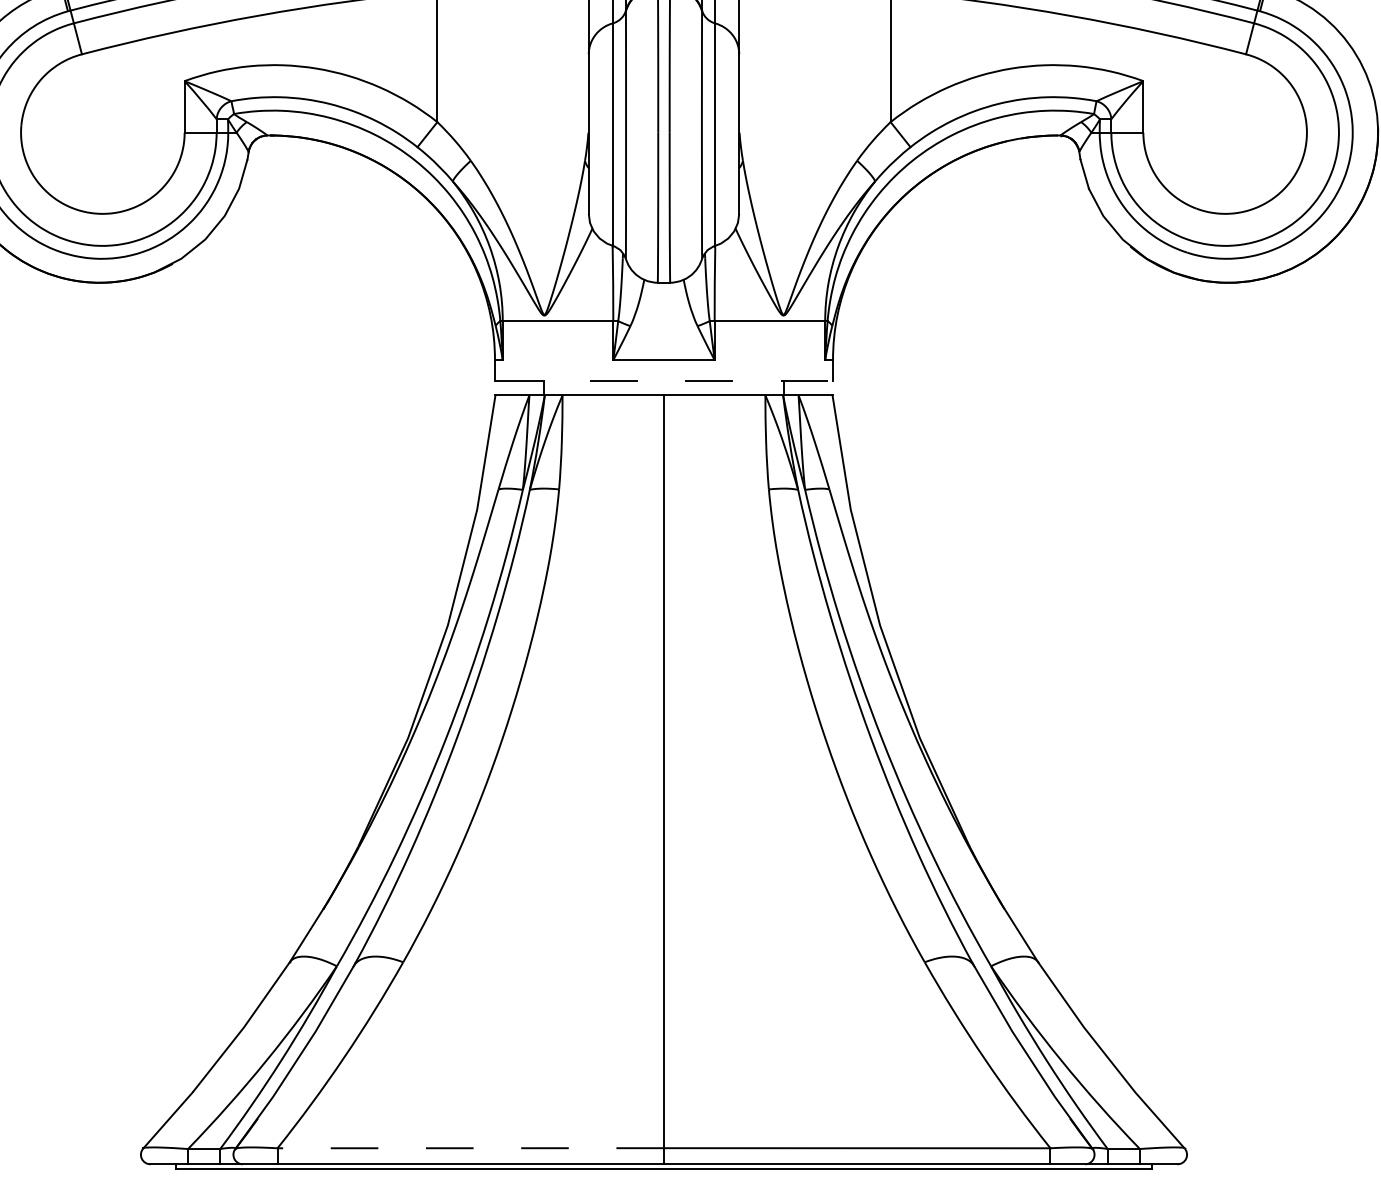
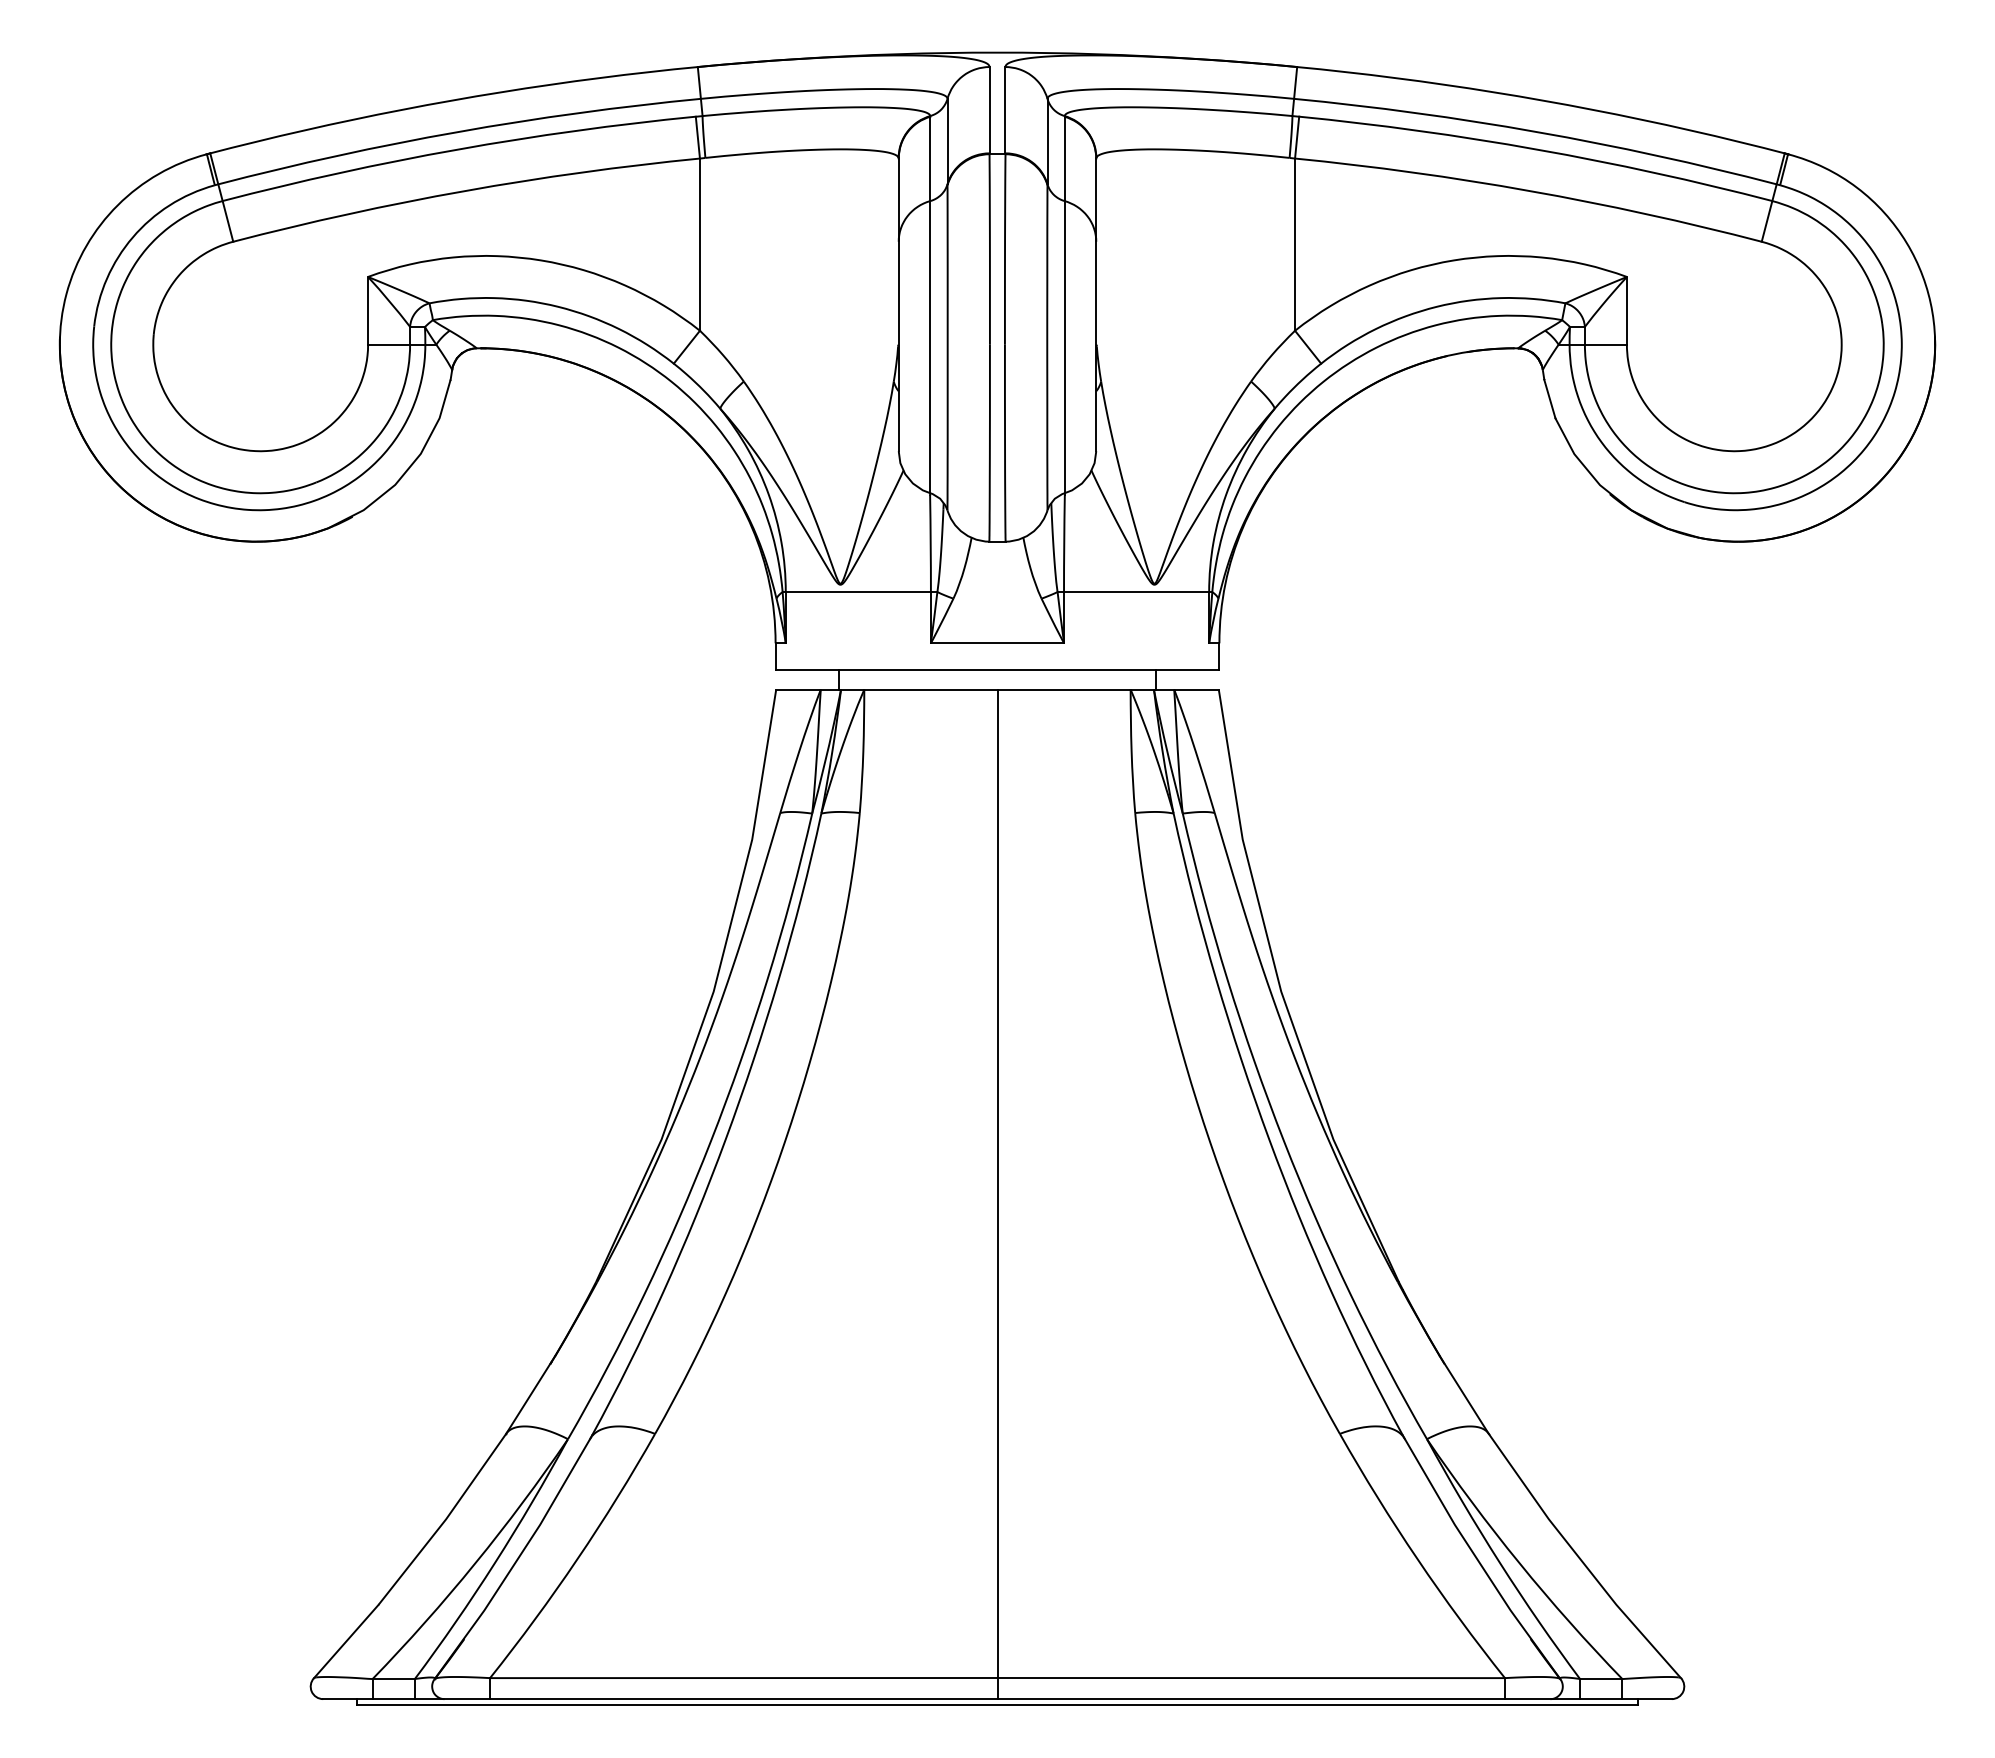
line: (664, 380) -> (997, 670), dashed -> solid
line: (470, 1148) -> (743, 1678), dashed -> solid

